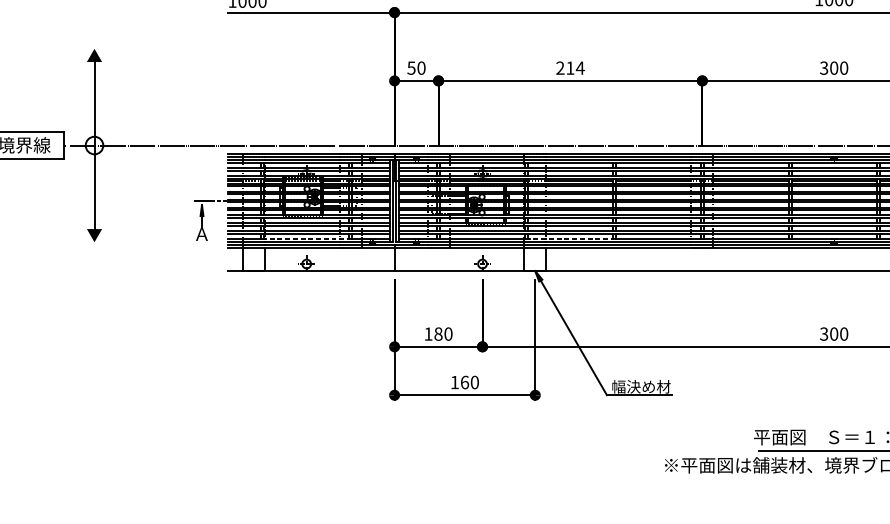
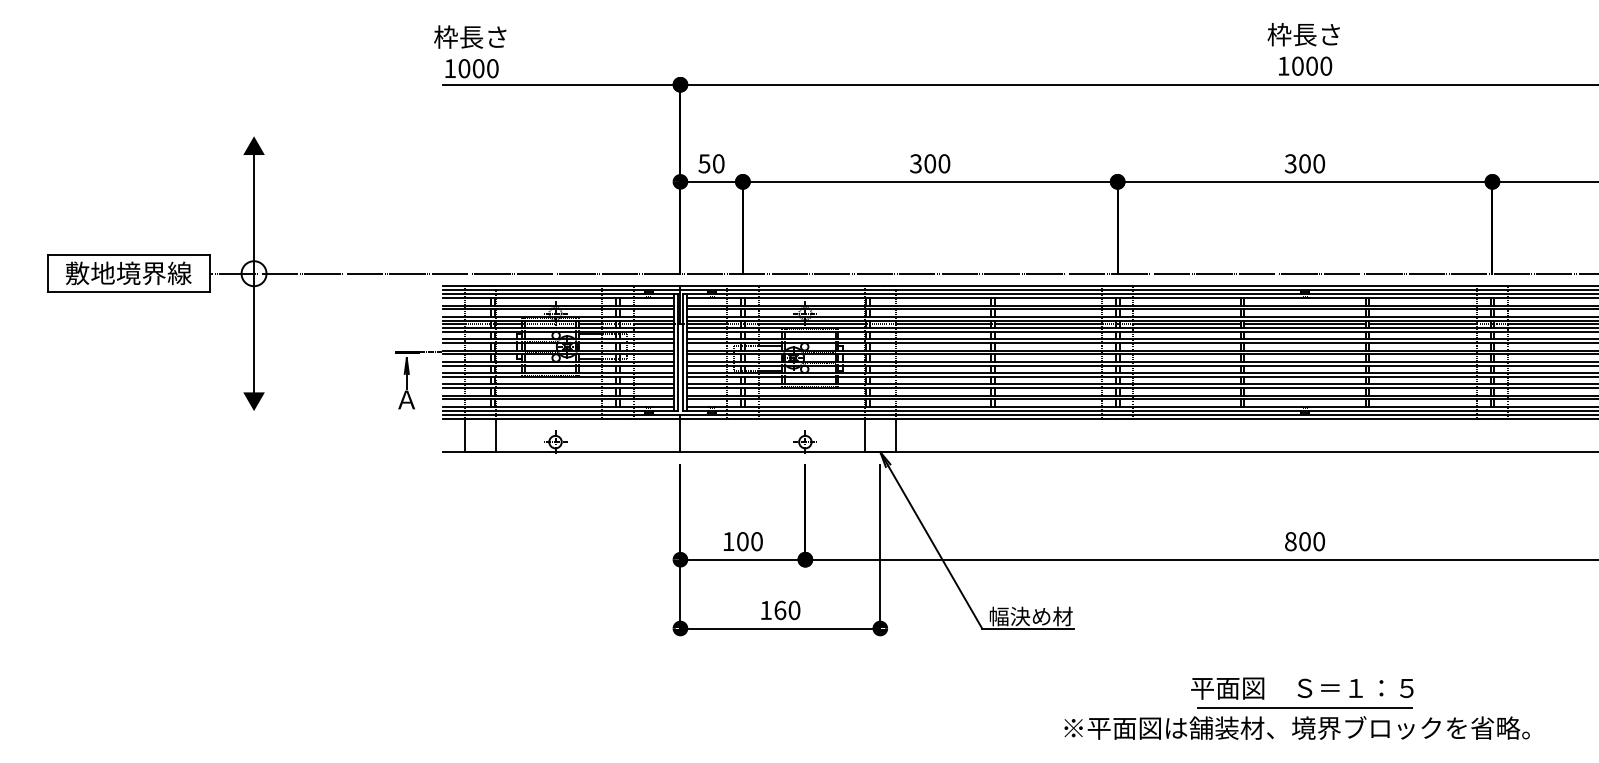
text: (570, 67) -> (930, 163), 214 -> 300
line: (307, 239) -> (556, 406), dashed -> solid
line: (571, 239) -> (931, 406), dashed -> solid
text: (438, 334) -> (742, 541), 180 -> 100
text: (823, 334) -> (1290, 541), 300 -> 800

